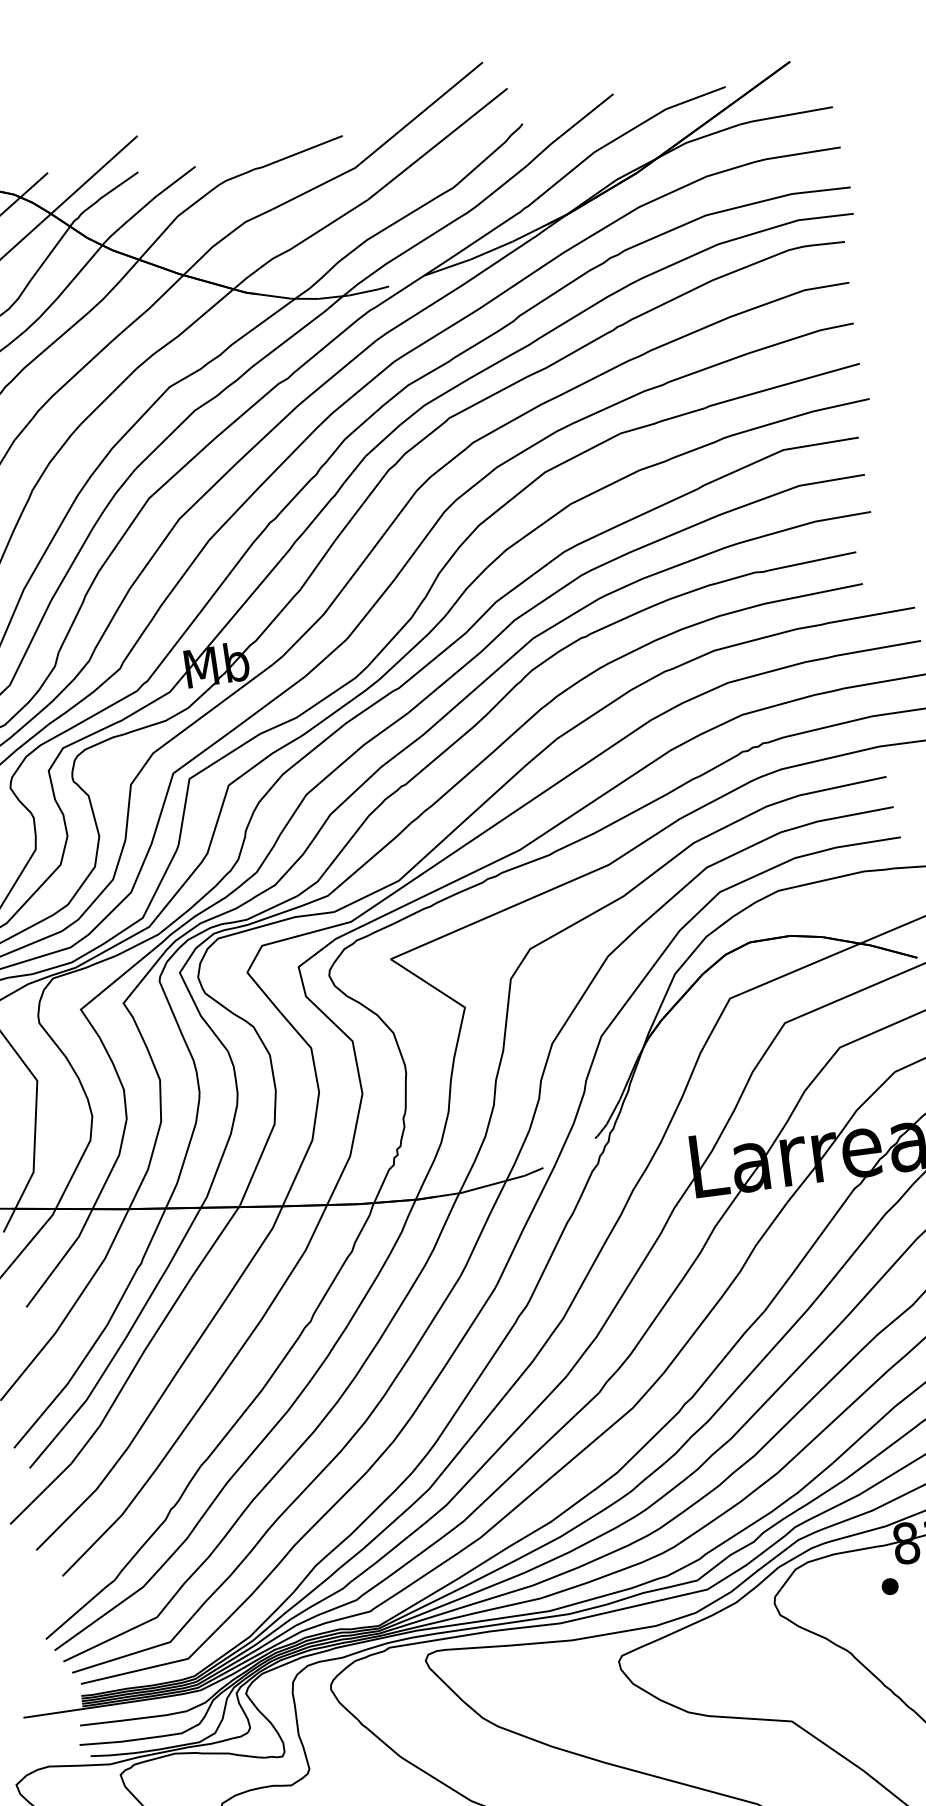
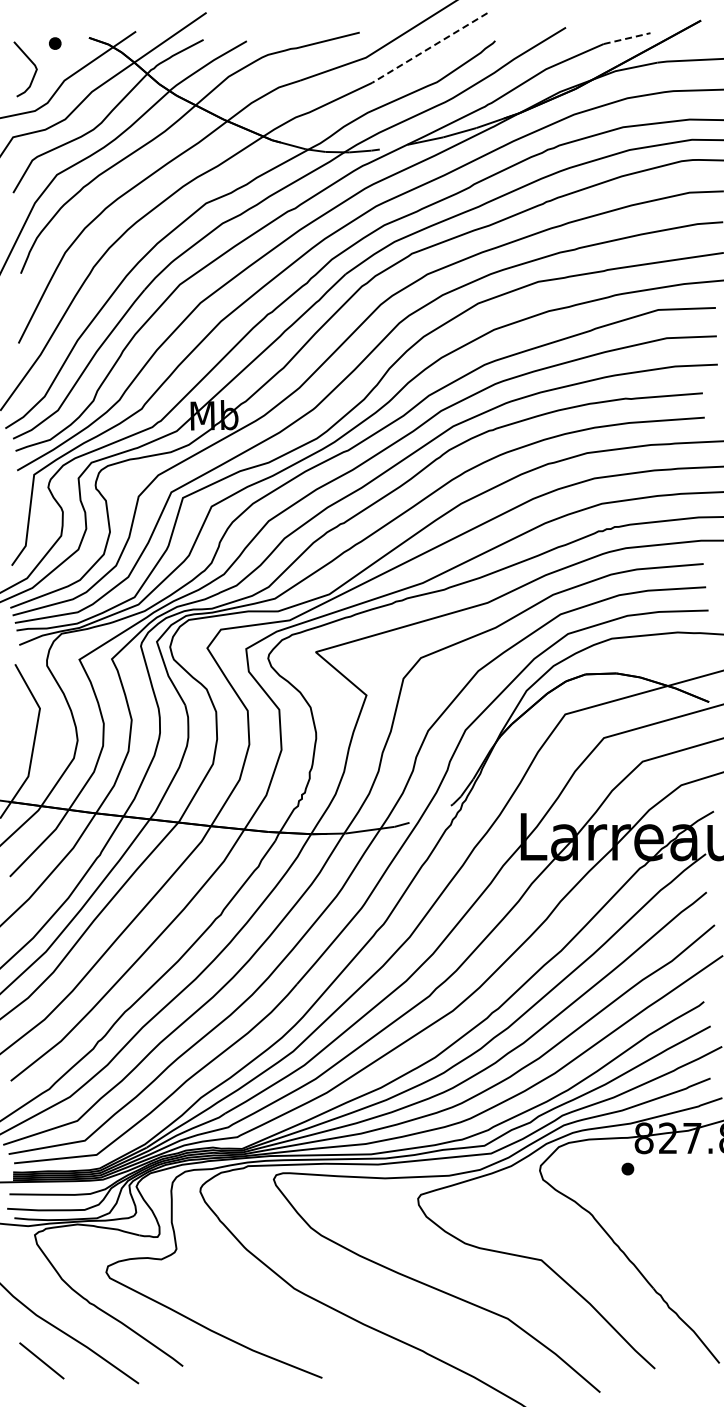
line: (696, 97) -> (627, 38), solid -> dashed
line: (437, 144) -> (429, 48), solid -> dashed

